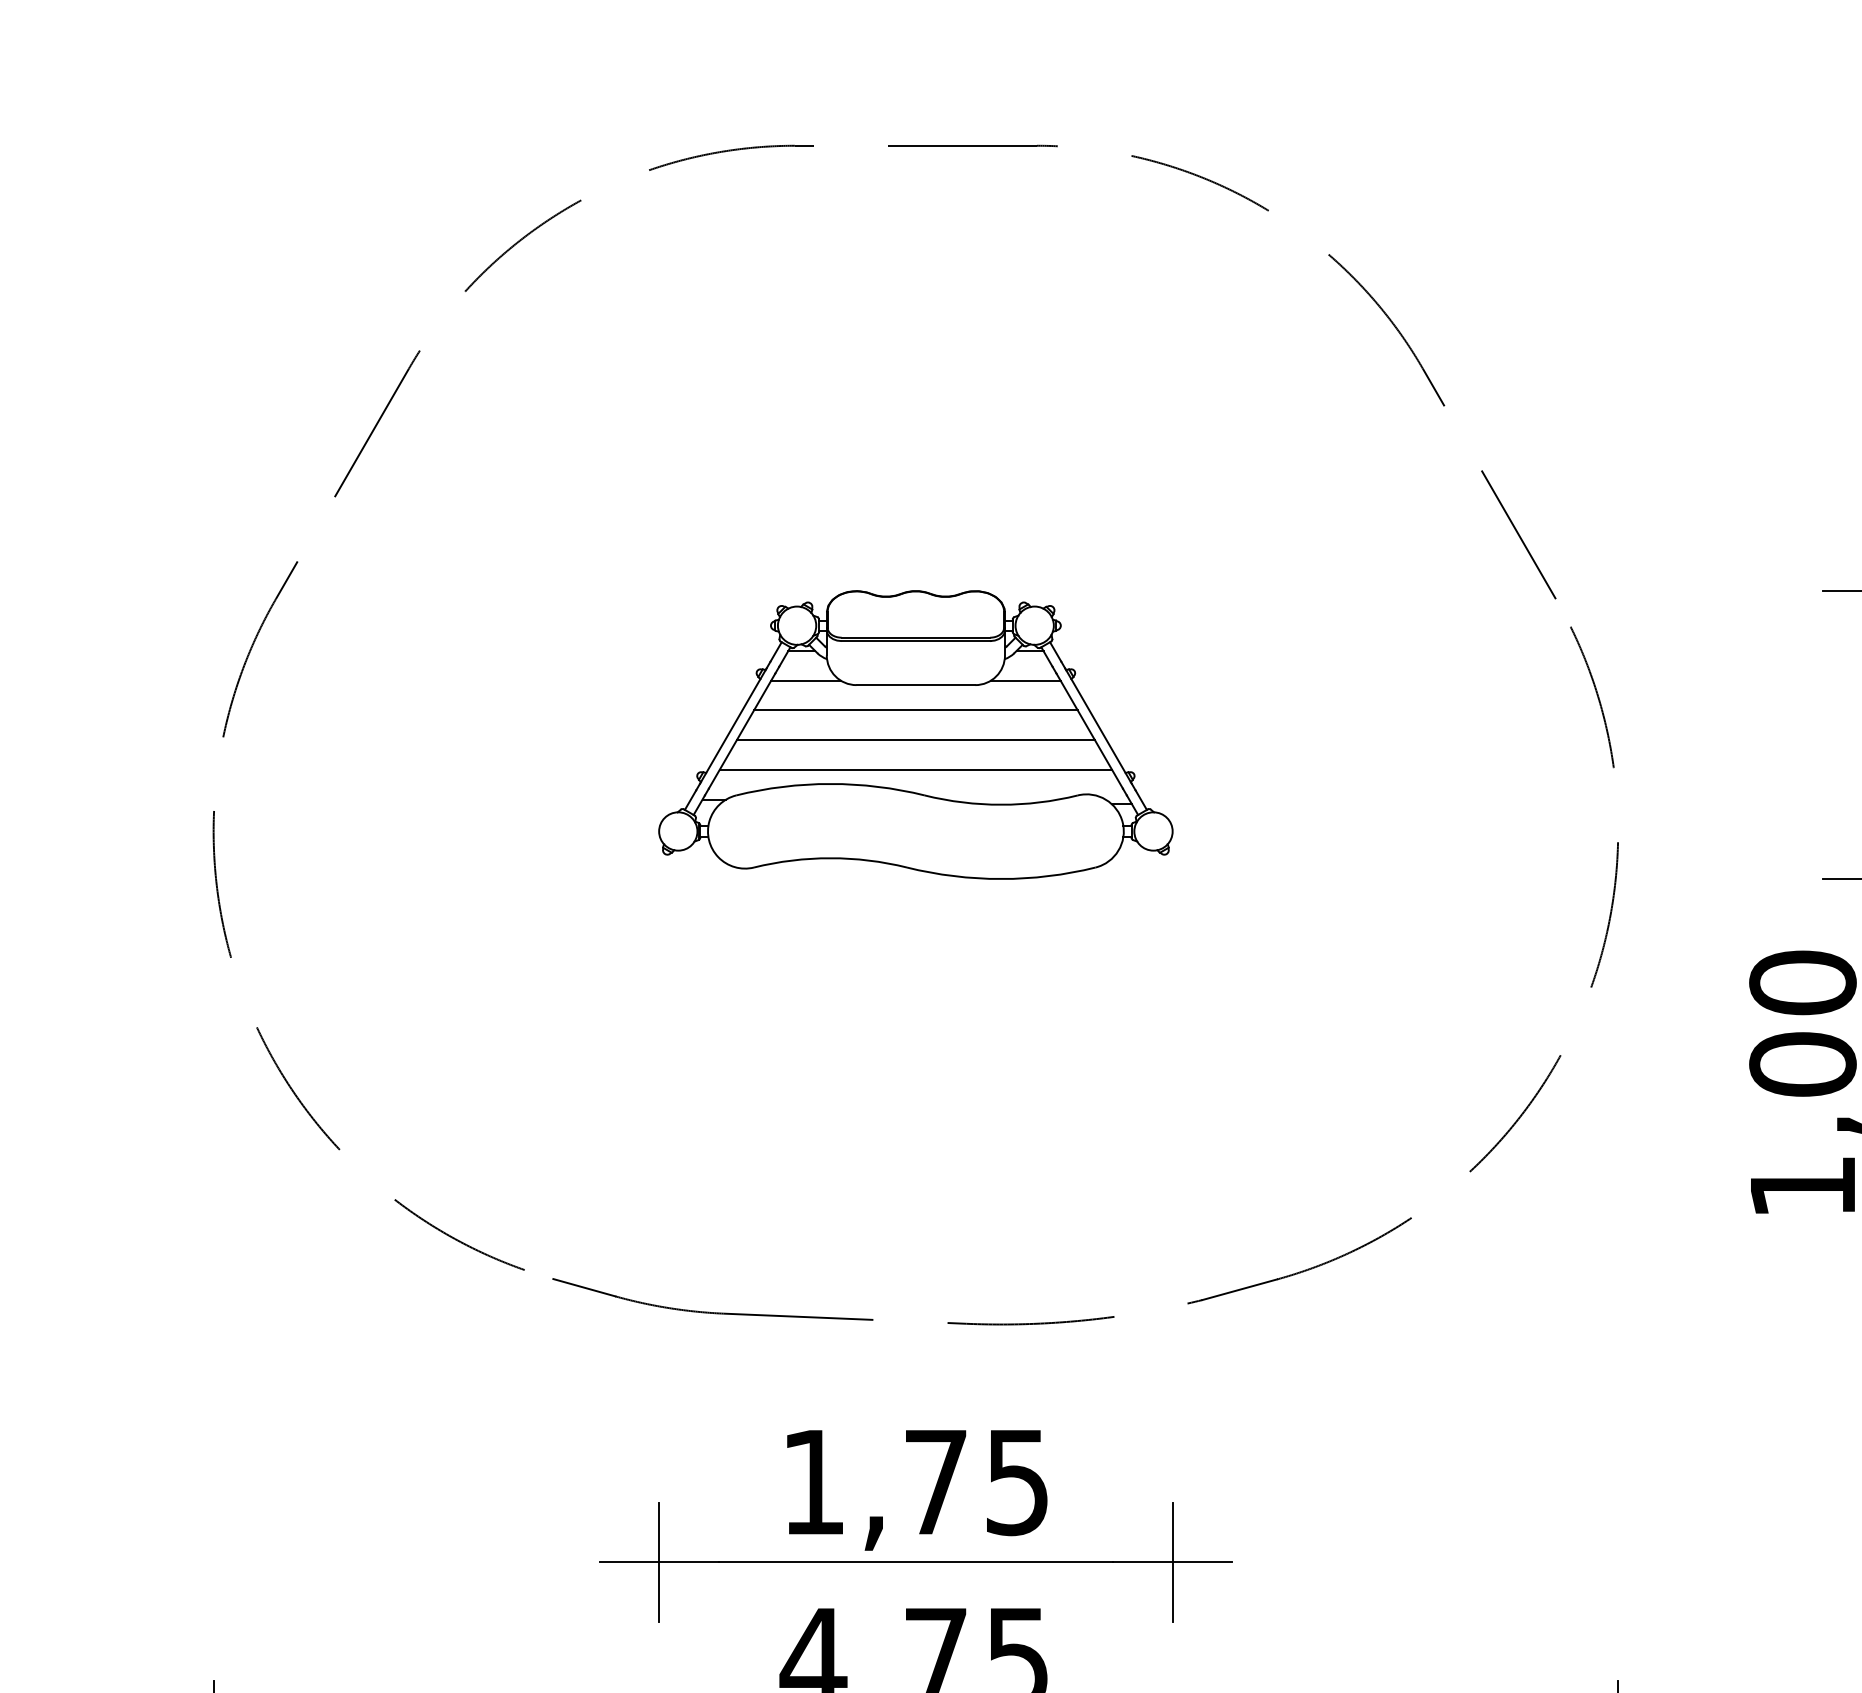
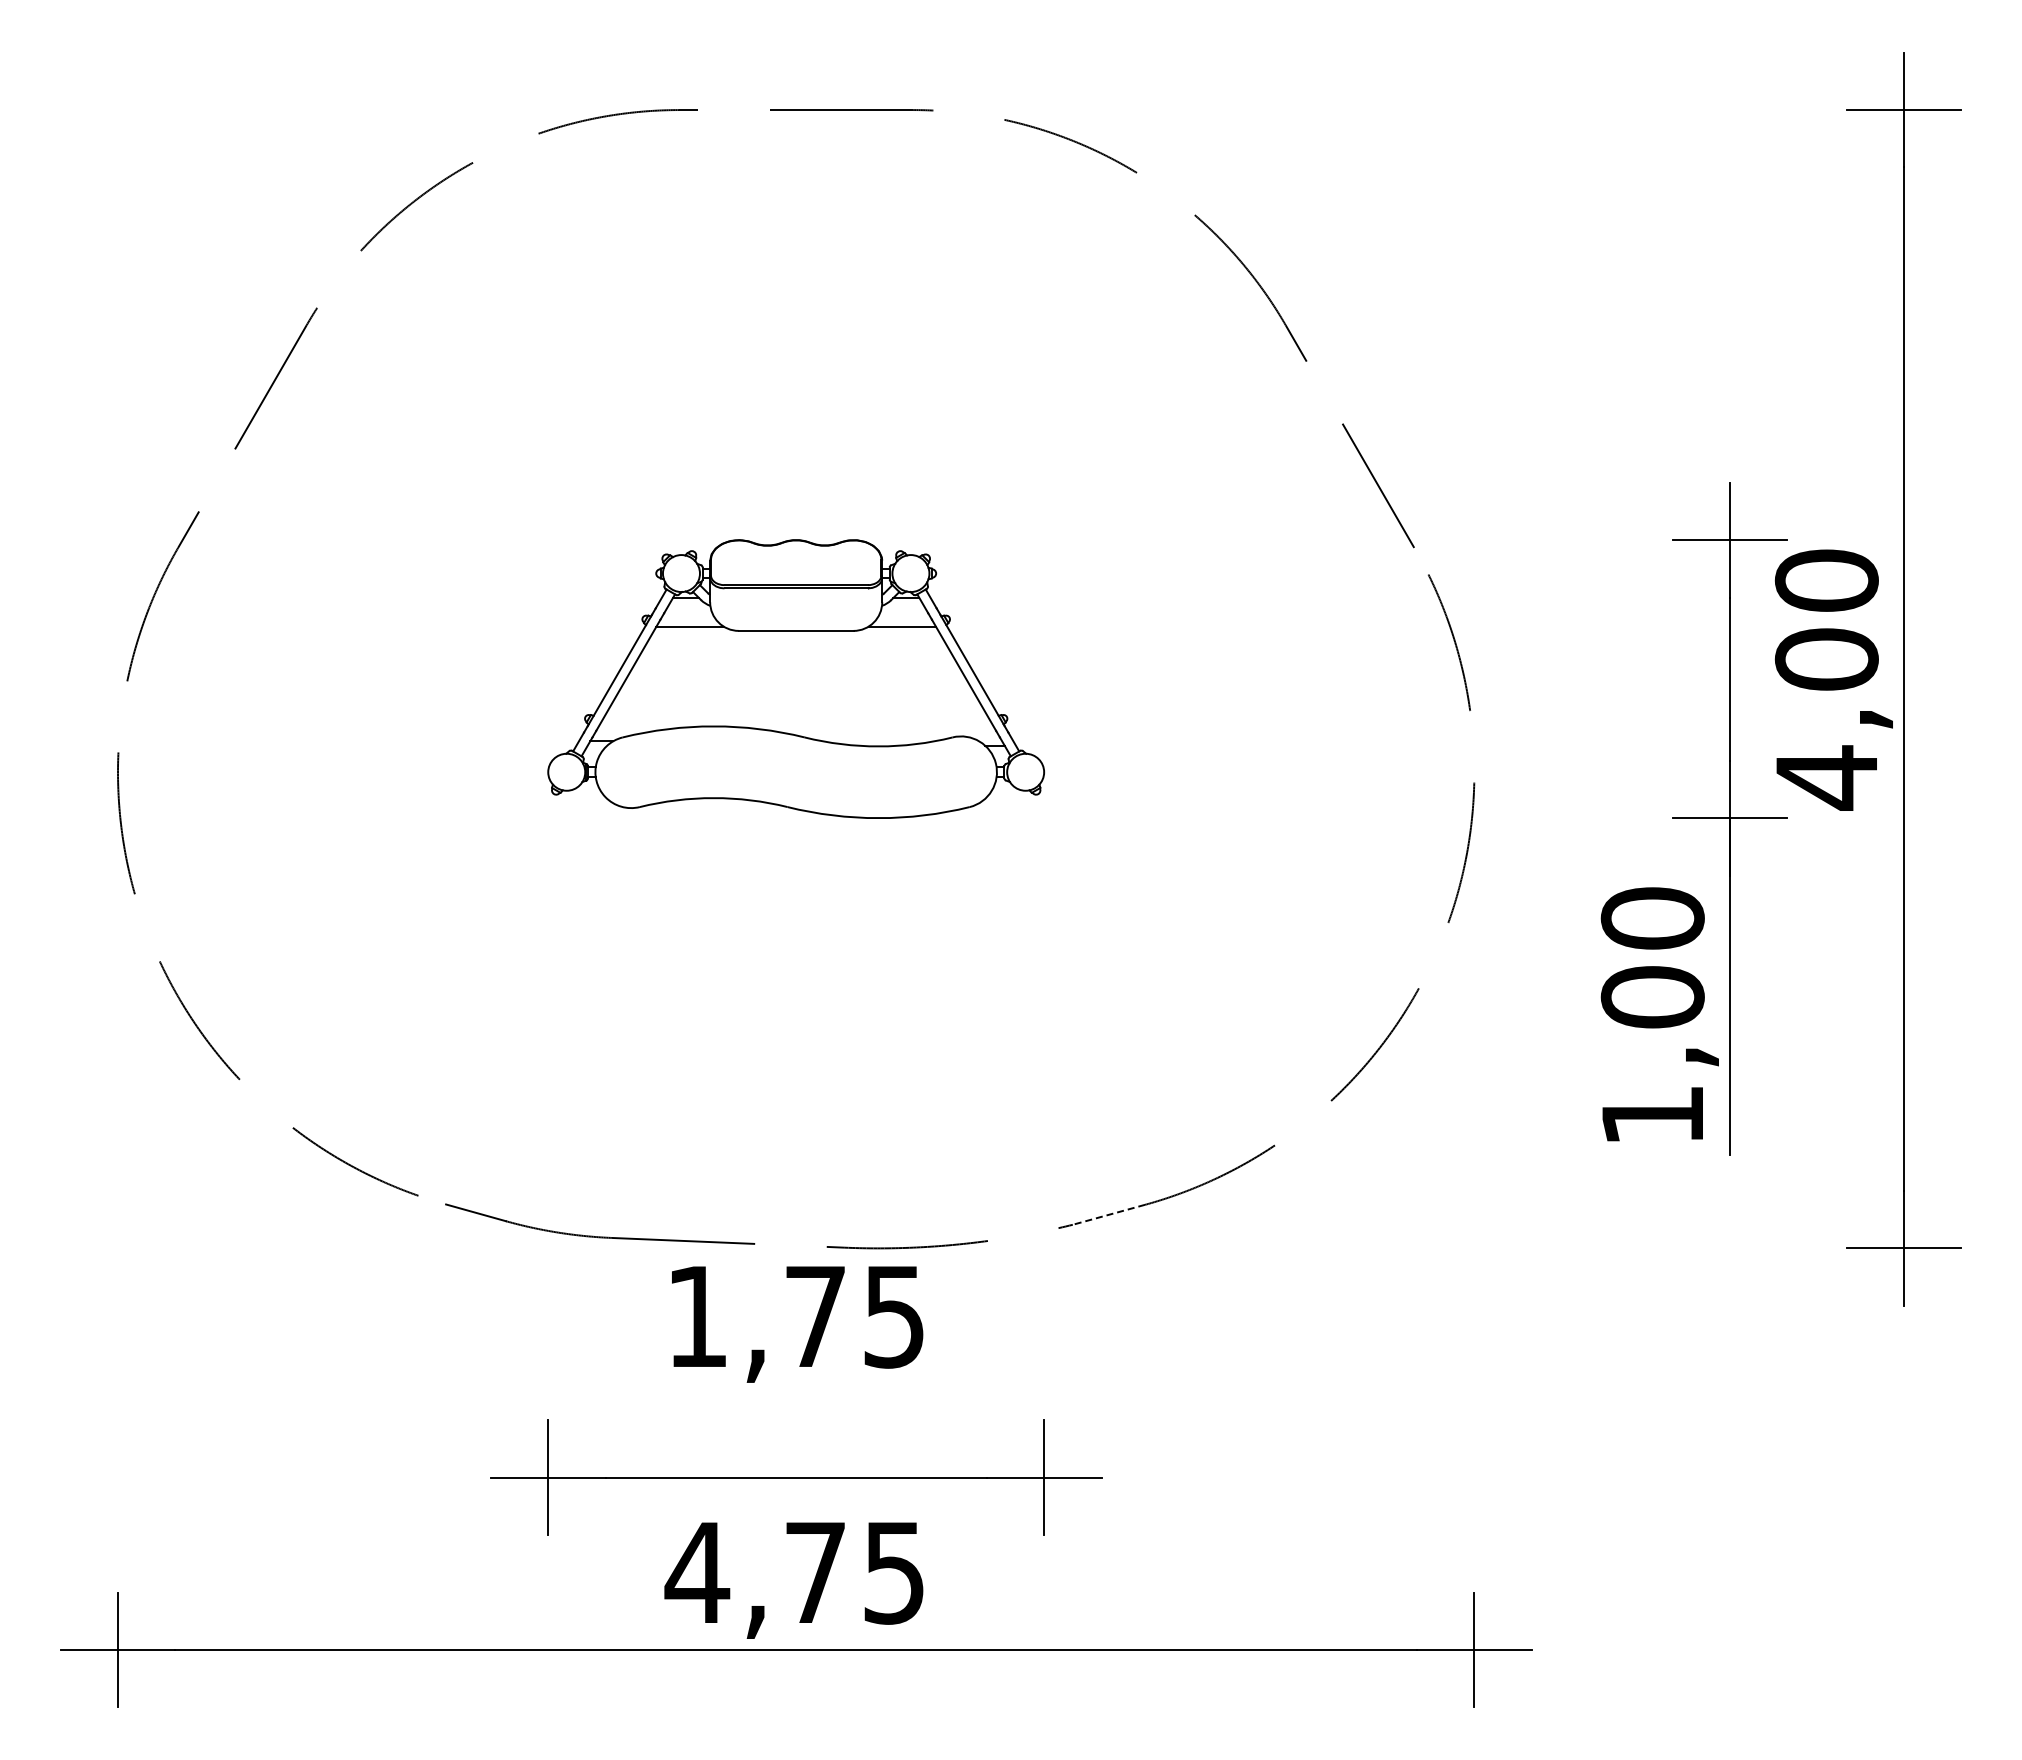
line: (915, 710) -> (795, 655), removed
line: (916, 740) -> (796, 684), removed
line: (915, 769) -> (795, 712), removed
line: (1239, 1289) -> (1108, 1214), solid -> dashed
text: (917, 1490) -> (797, 1324), moved

